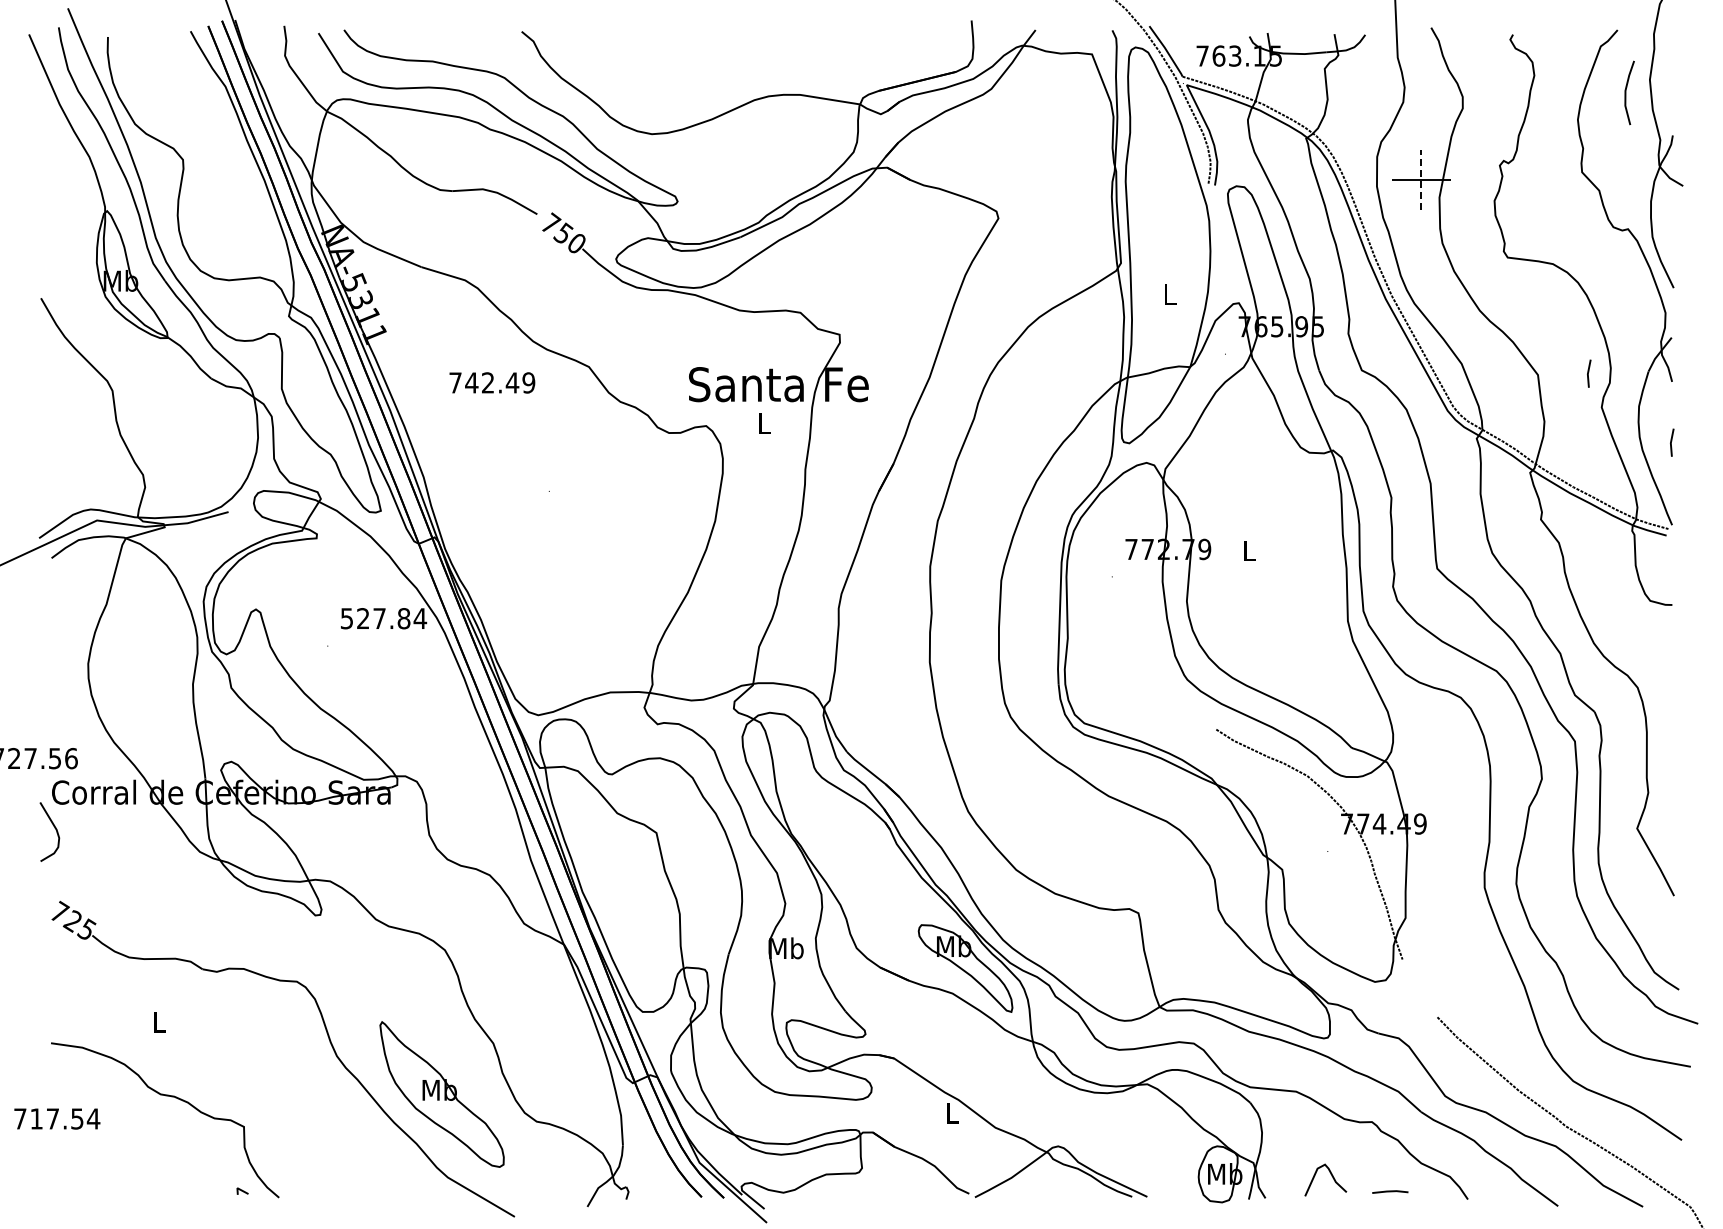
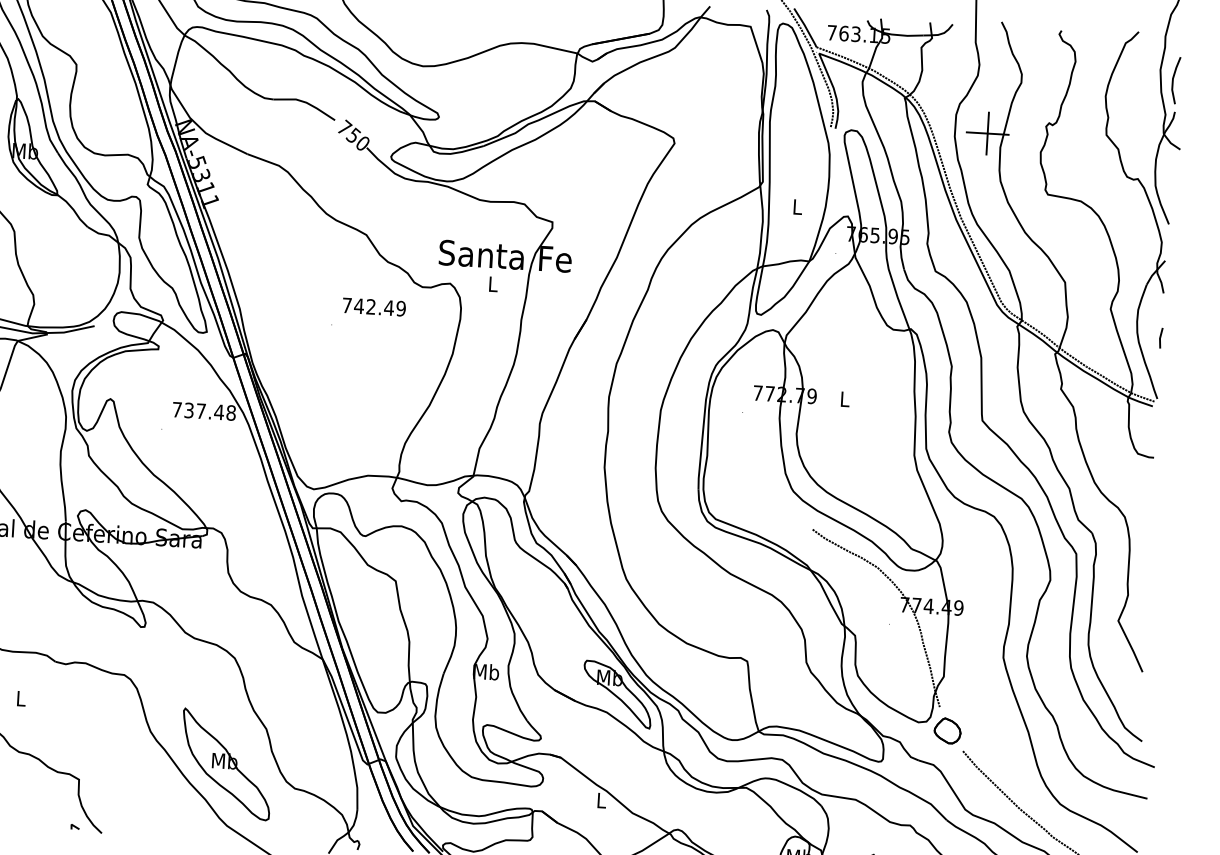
line: (1626, 92) -> (1173, 80), moved
line: (1421, 179) -> (987, 133), dashed -> solid
line: (1589, 372) -> (1103, 282), removed
text: (492, 382) -> (374, 306), moved
text: (383, 618) -> (204, 411), 527.84 -> 737.48
part: (1414, 990) -> (947, 730), added

